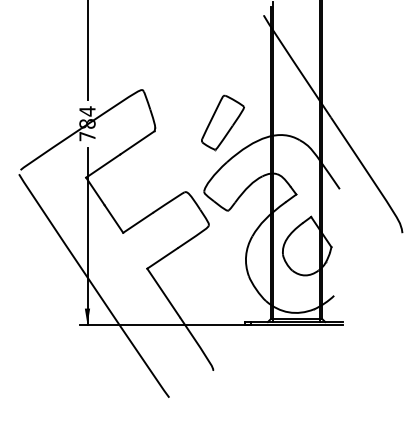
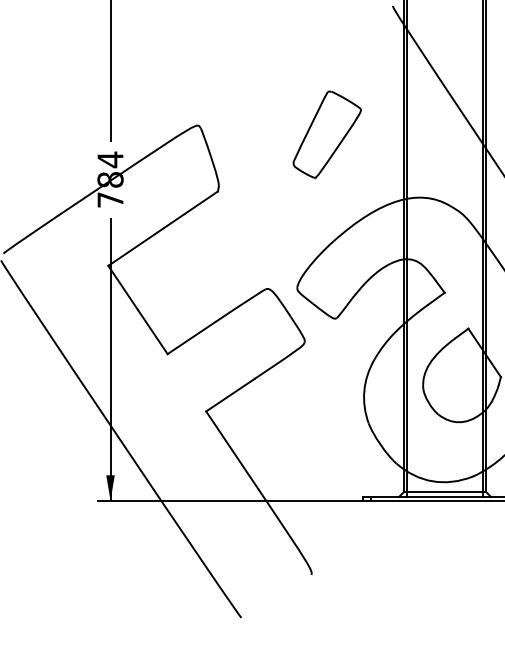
part: (222, 122) -> (326, 134), moved

